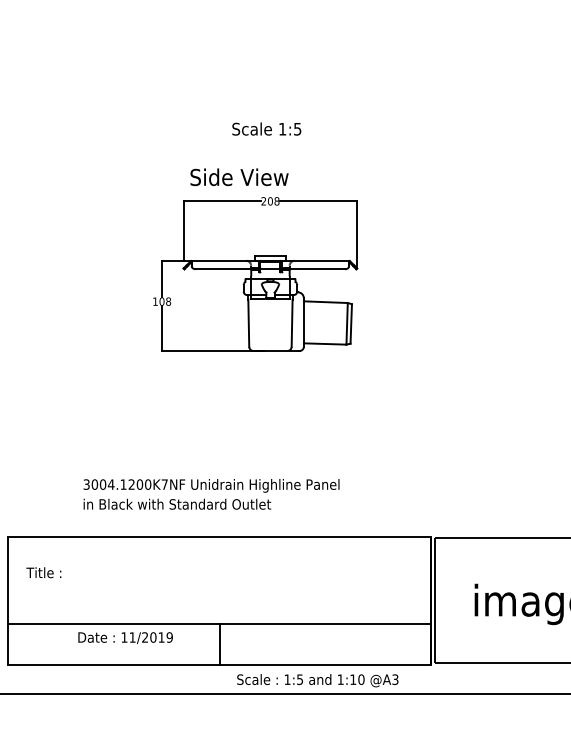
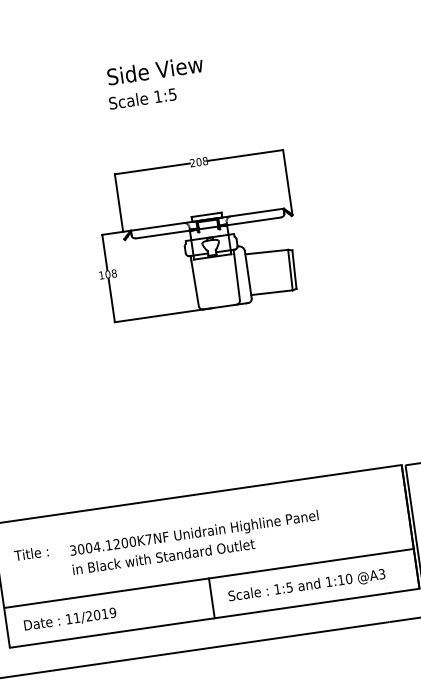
text: (266, 128) -> (142, 98), moved
text: (239, 177) -> (155, 70), moved
text: (211, 494) -> (195, 542), moved
text: (125, 637) -> (70, 619), moved
text: (317, 680) -> (306, 585), moved

